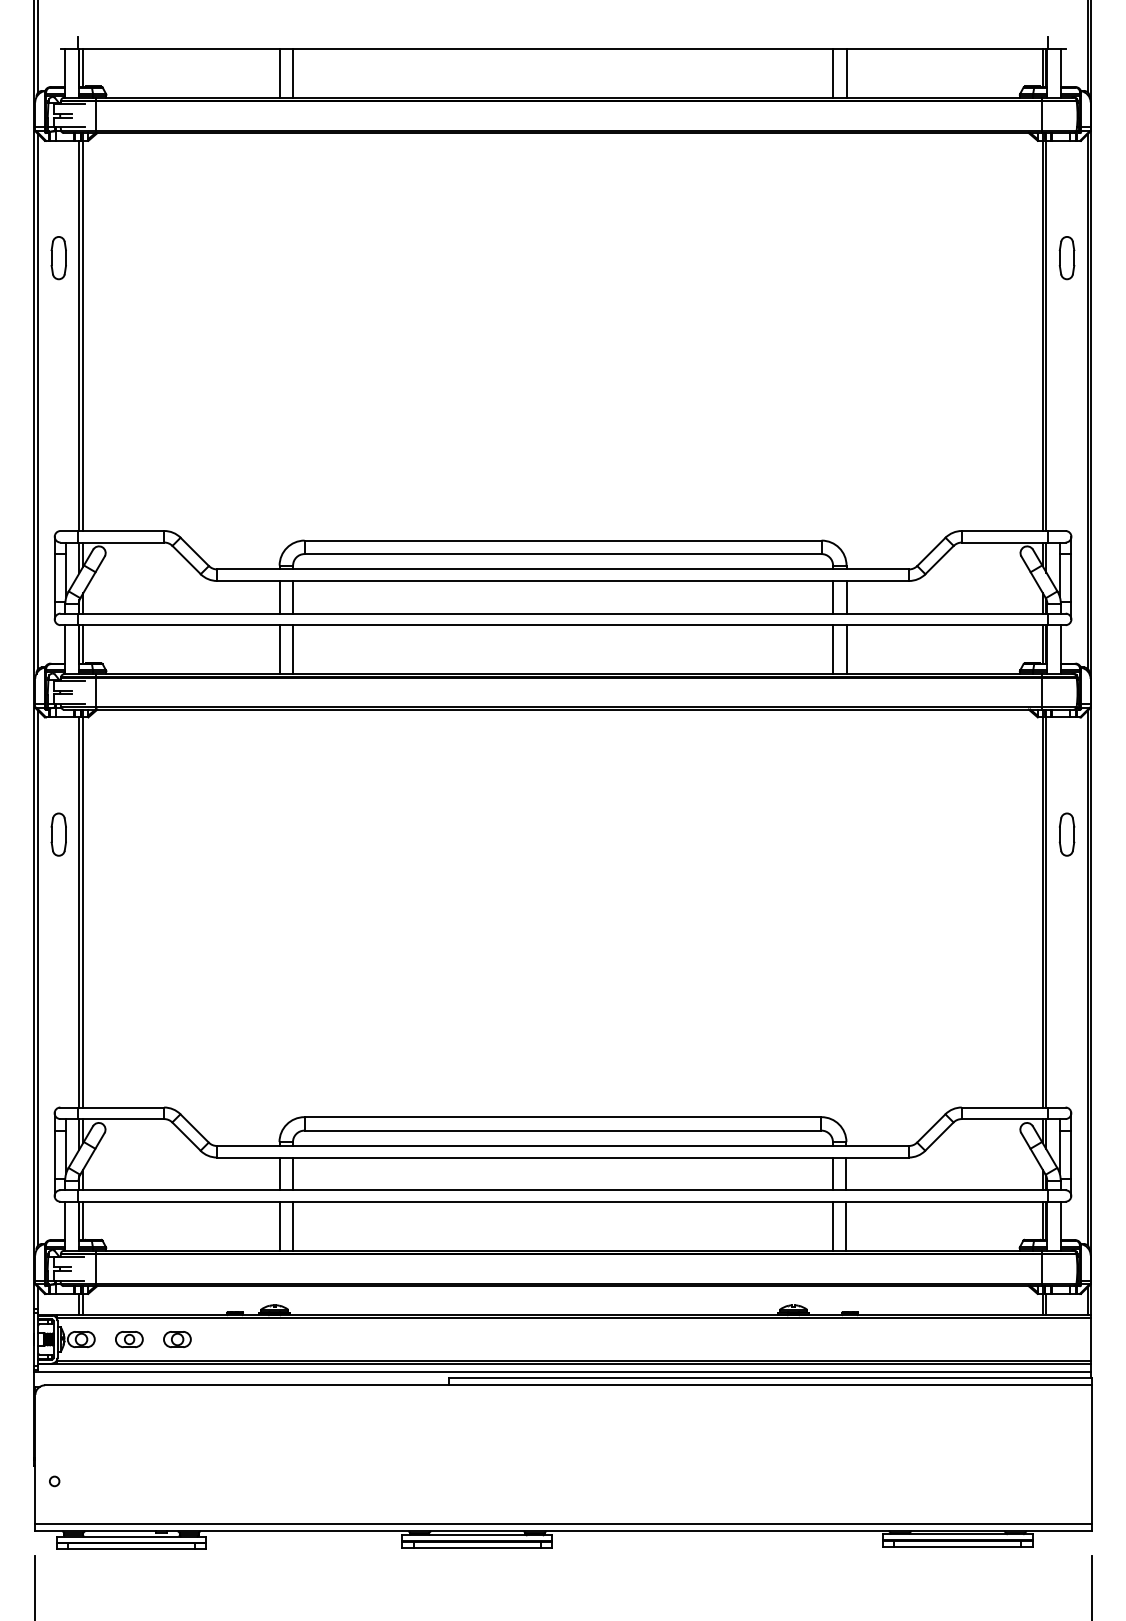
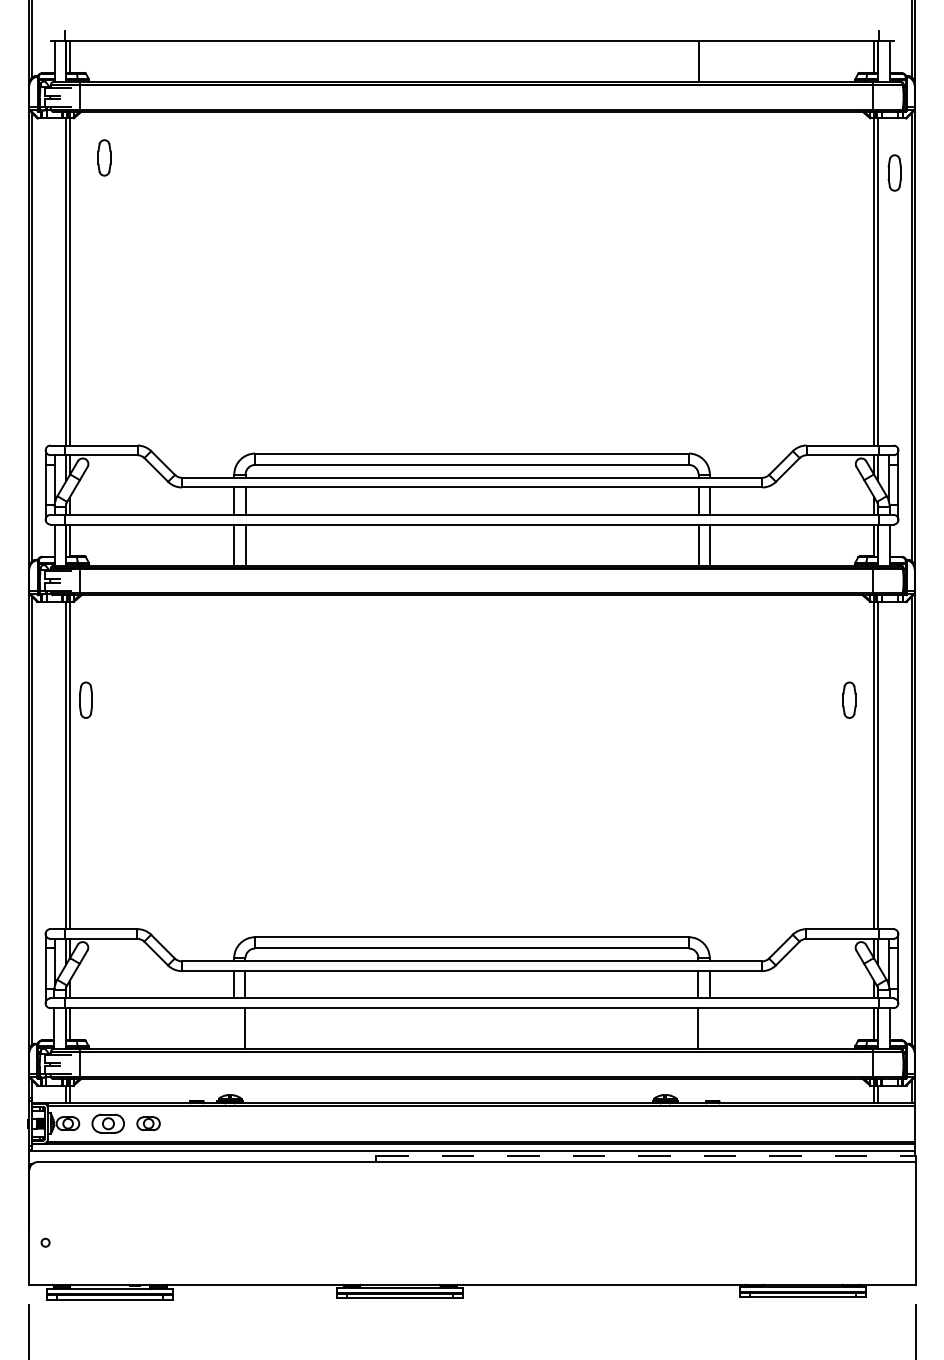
line: (279, 72) -> (234, 60), removed
line: (293, 72) -> (245, 60), removed
line: (846, 72) -> (709, 60), removed
part: (58, 258) -> (104, 158), moved
part: (1066, 258) -> (894, 173), moved
part: (58, 834) -> (85, 700), moved
part: (1066, 834) -> (849, 700), moved
line: (279, 1225) -> (234, 1028), removed
line: (846, 1225) -> (709, 1028), removed
part: (129, 1339) -> (108, 1123), size x1.4
line: (770, 1377) -> (646, 1155), solid -> dashed
line: (563, 1523) -> (472, 1278), removed

